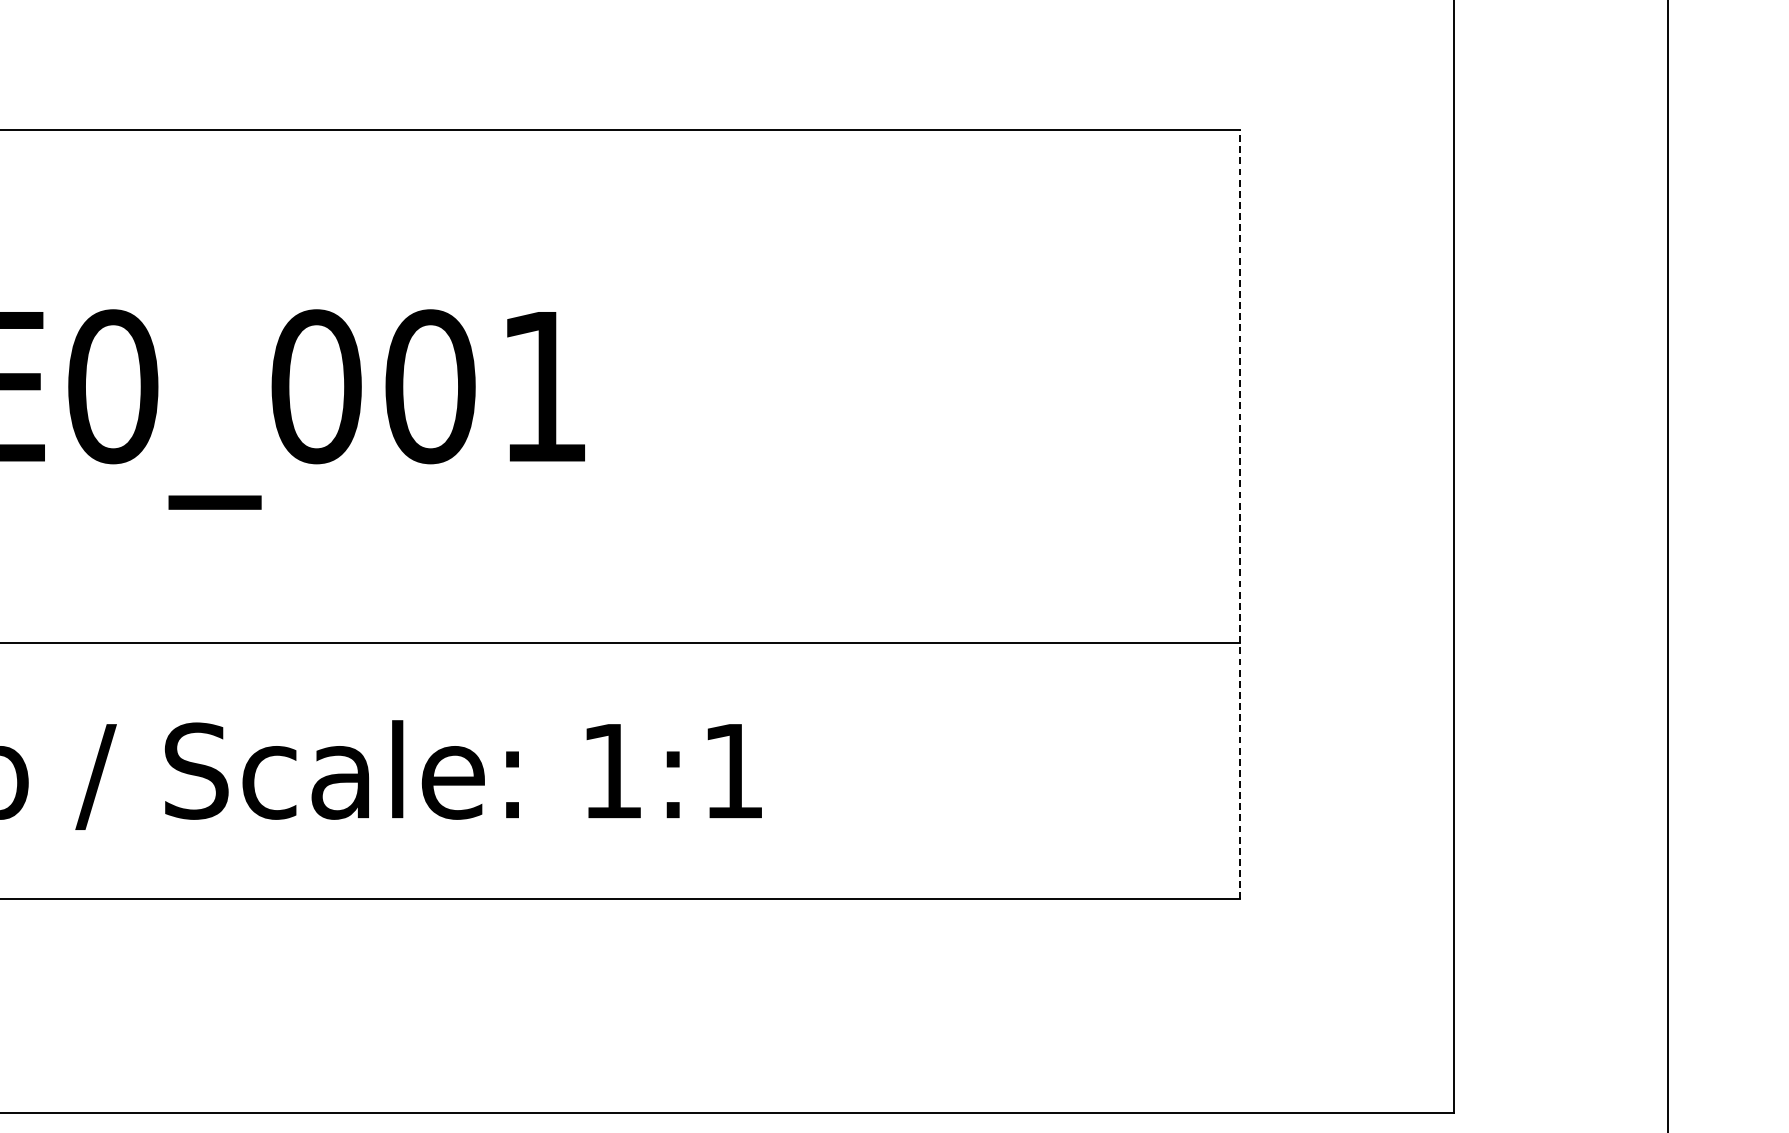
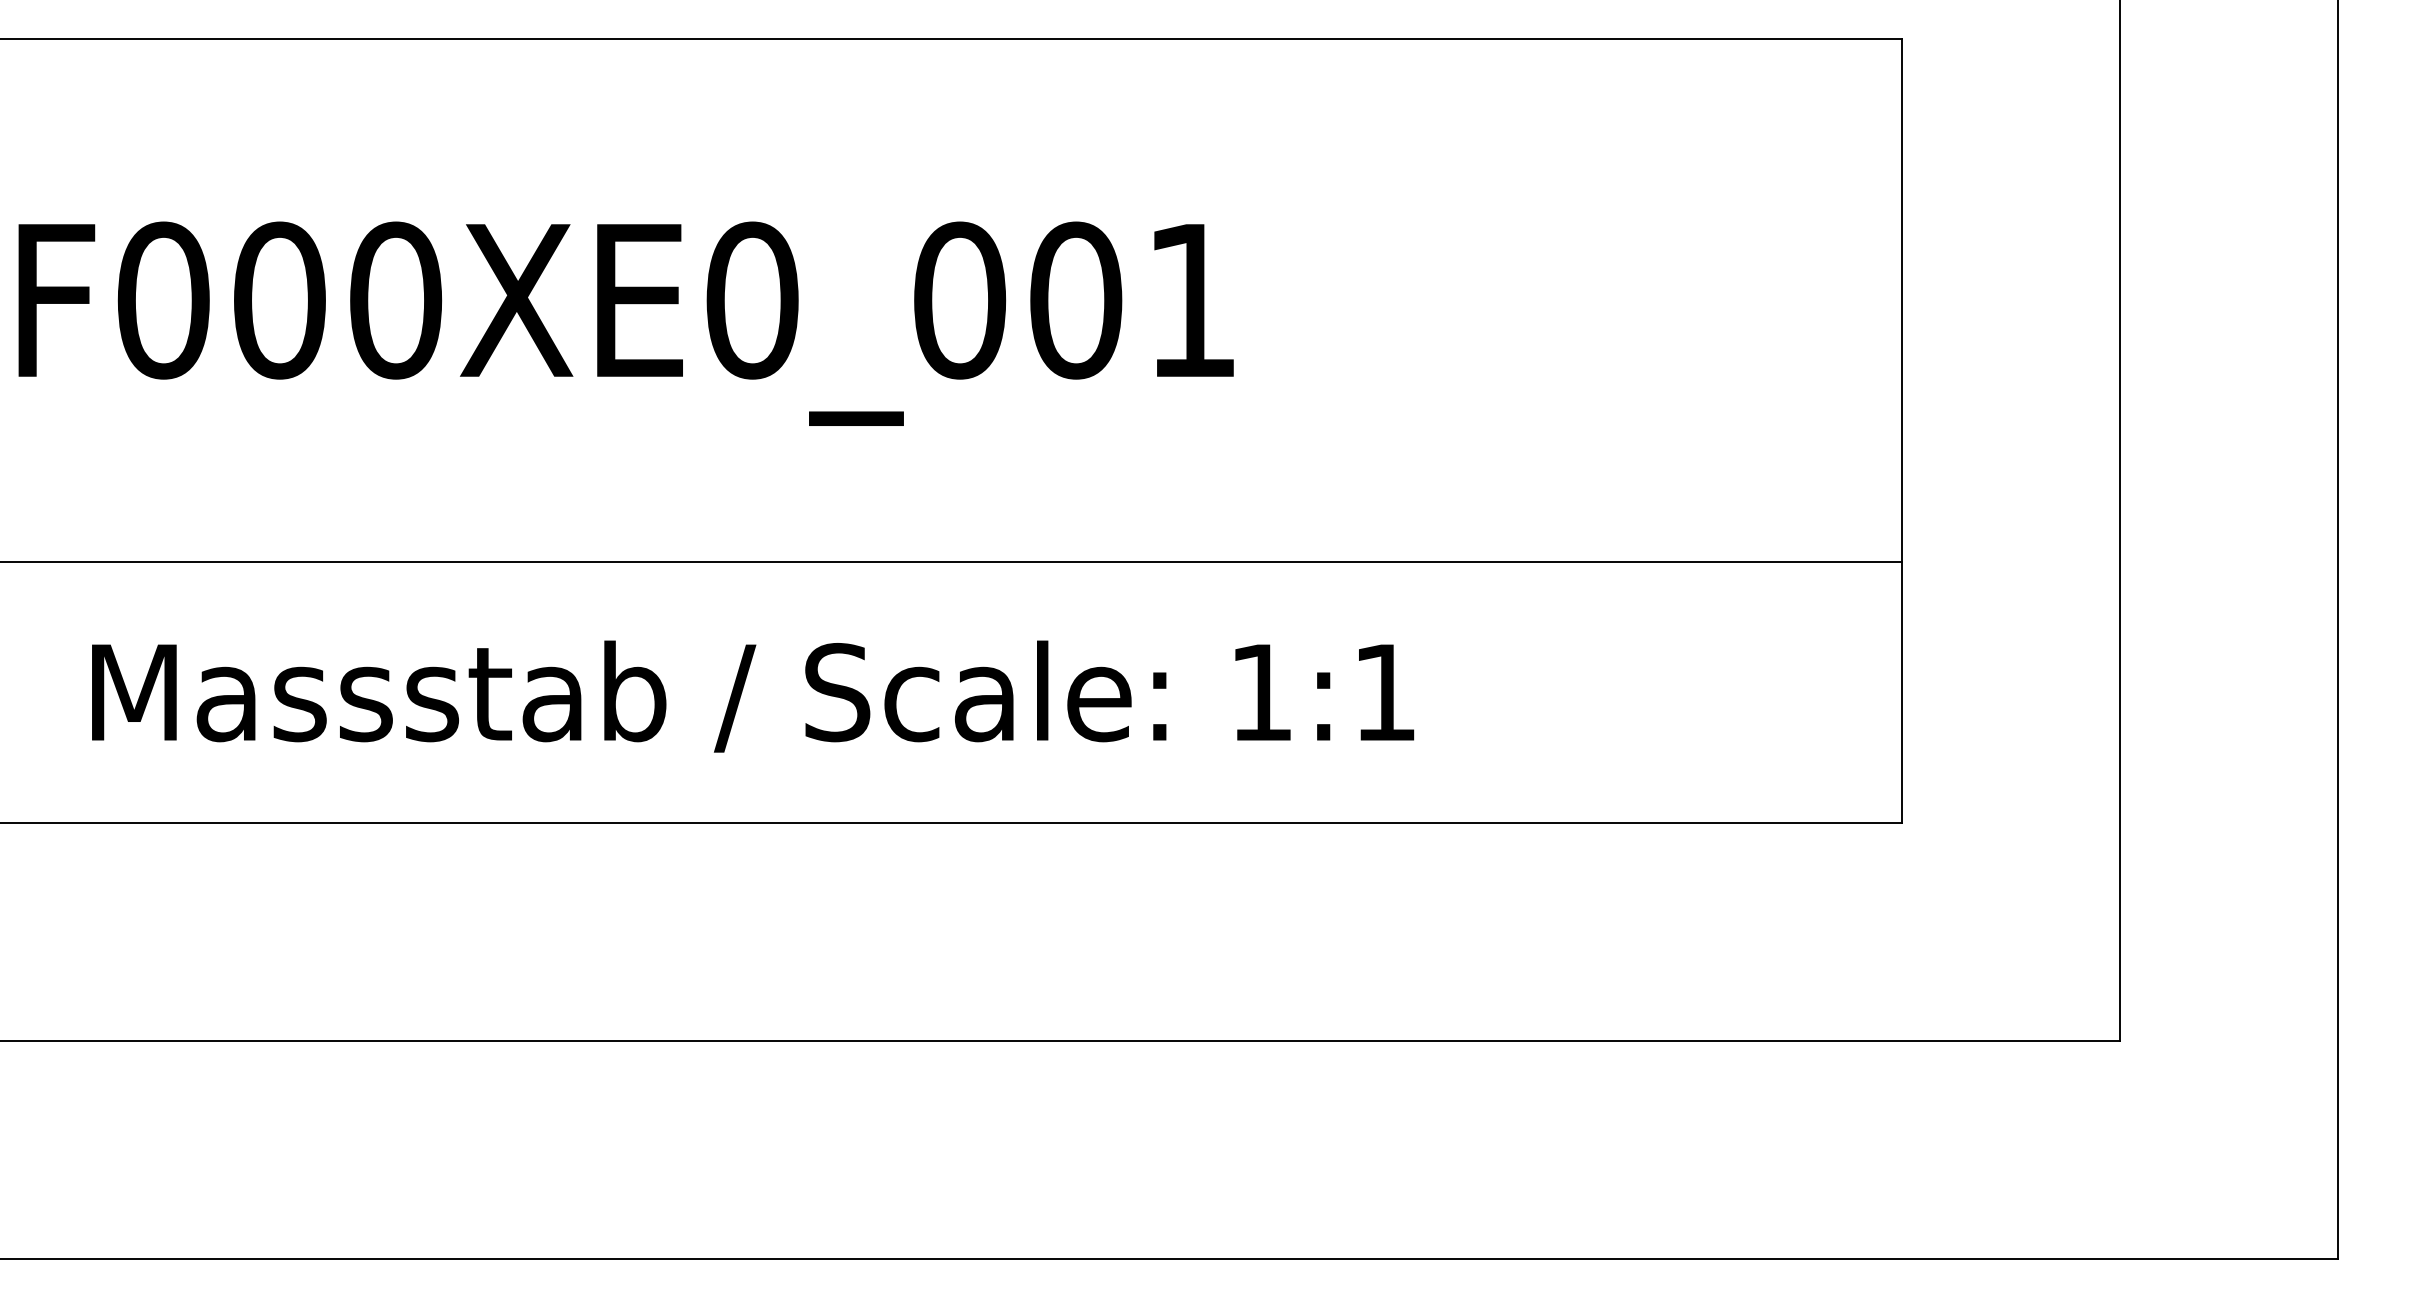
line: (1240, 514) -> (1902, 430), dashed -> solid

